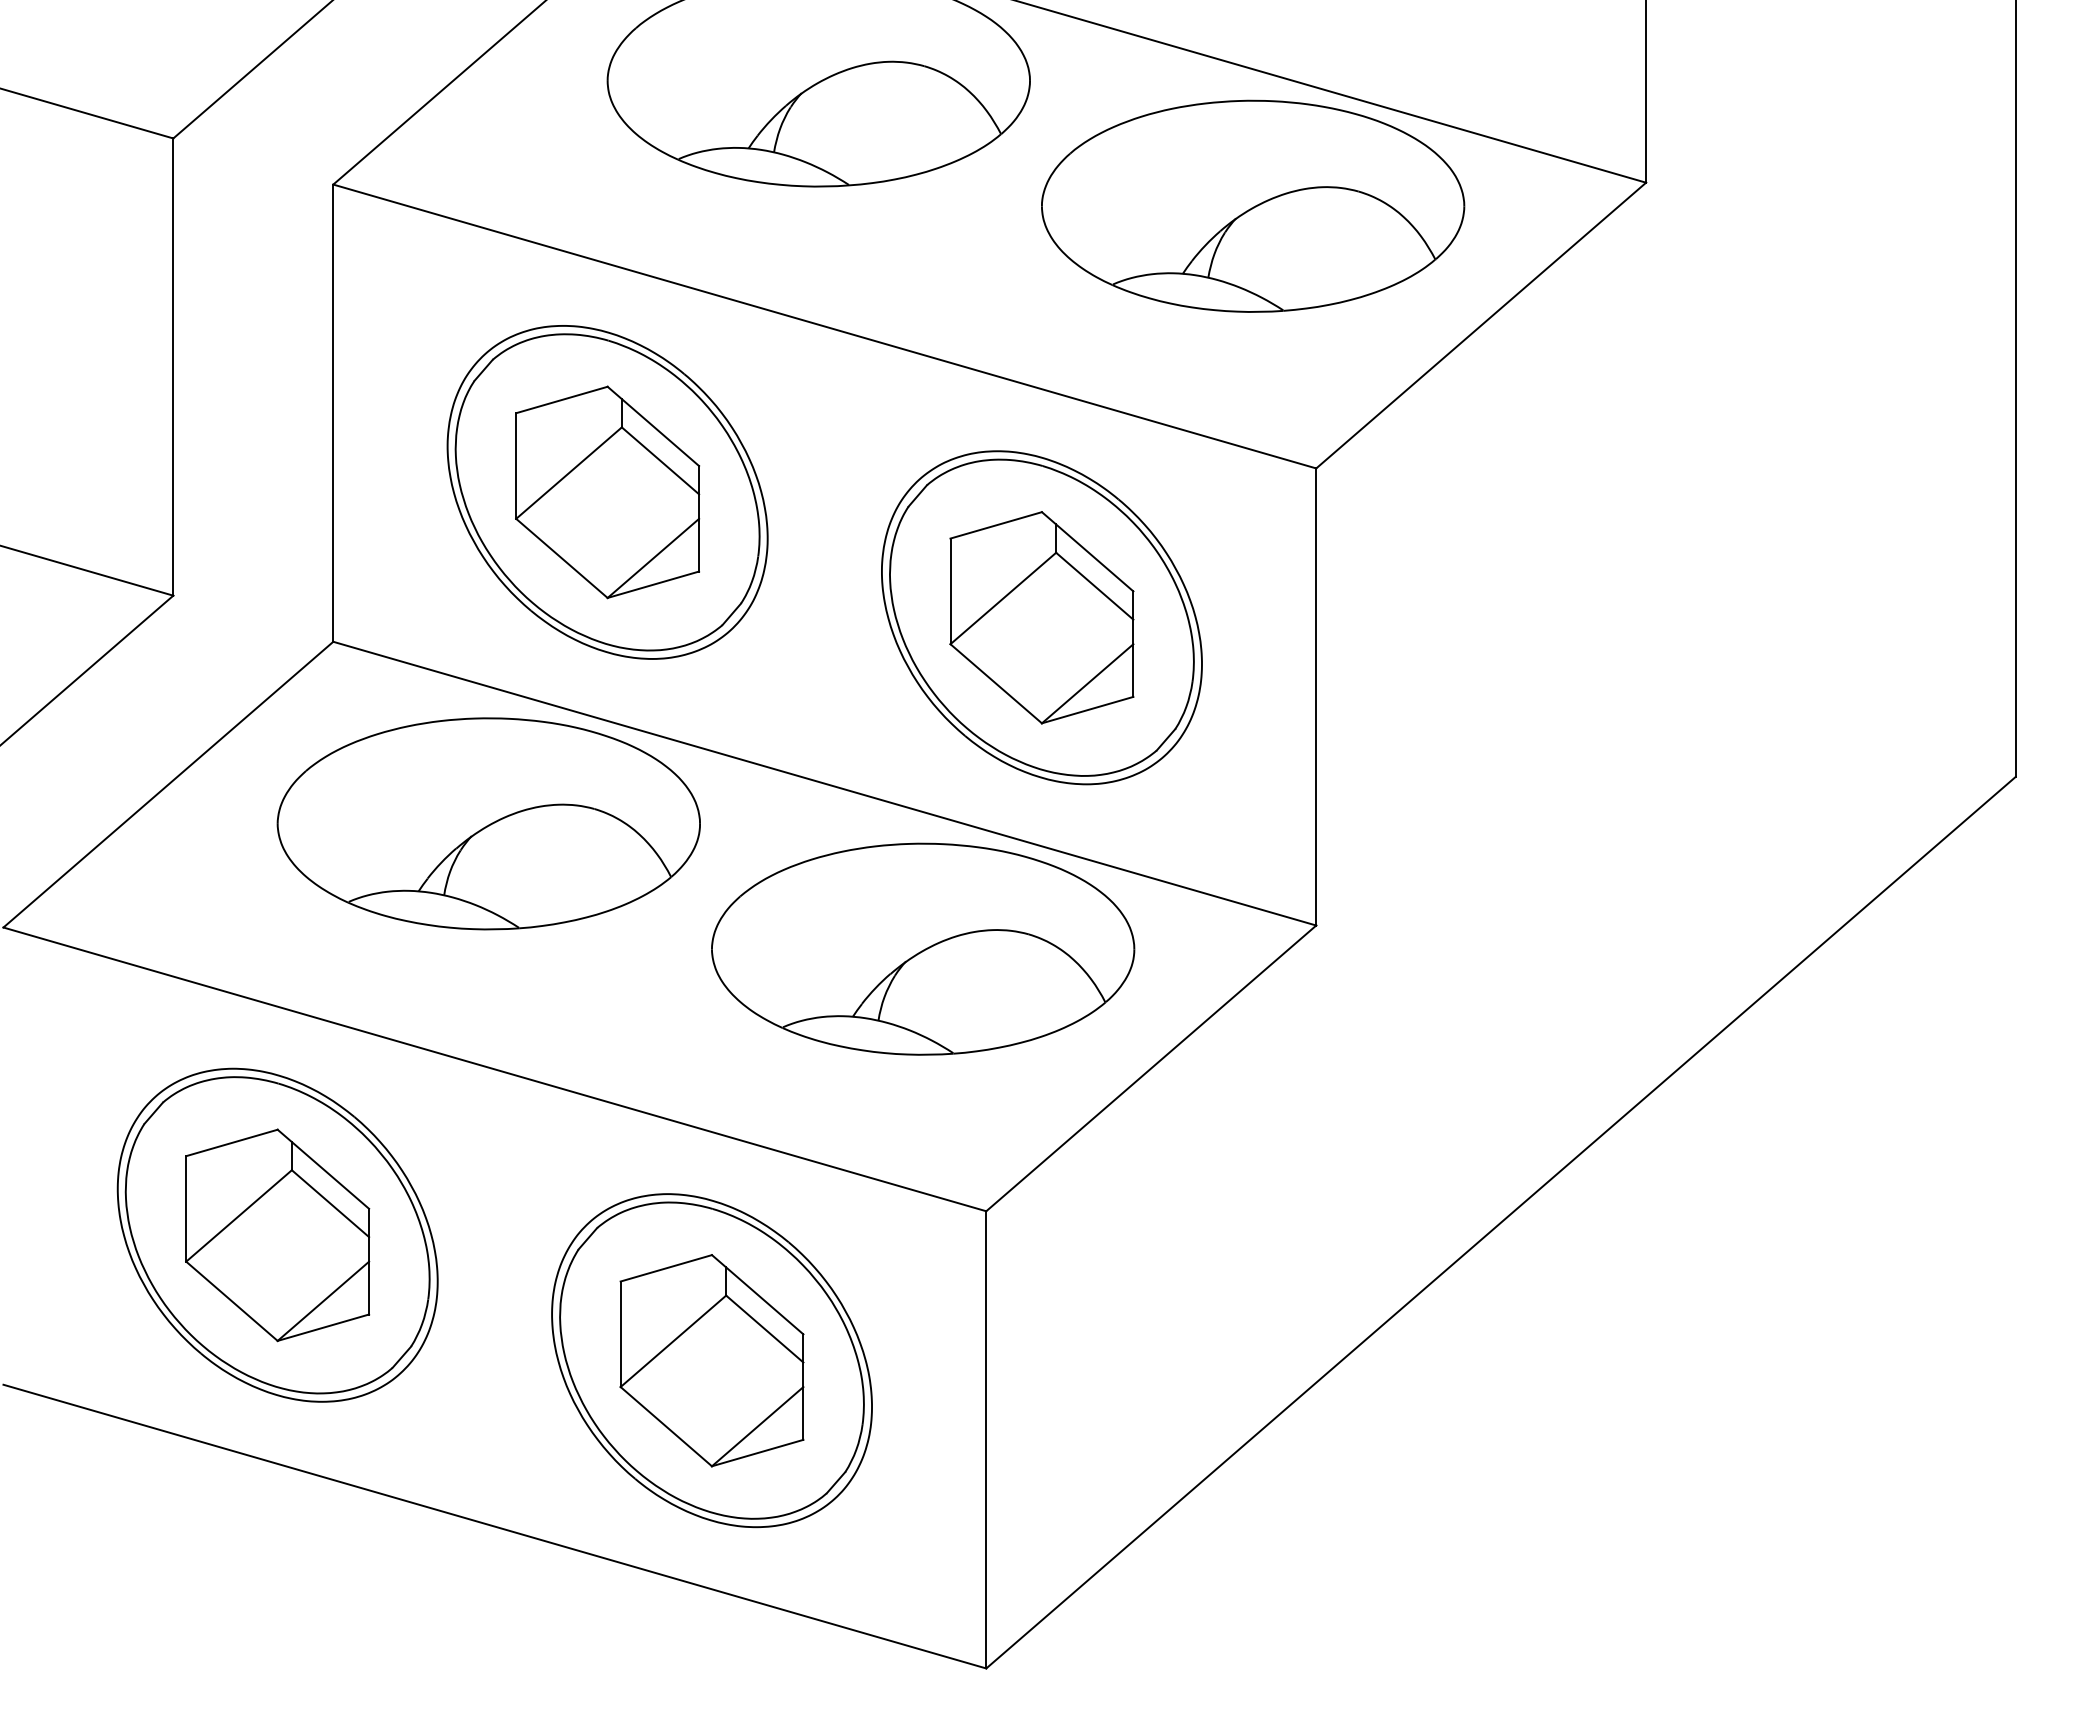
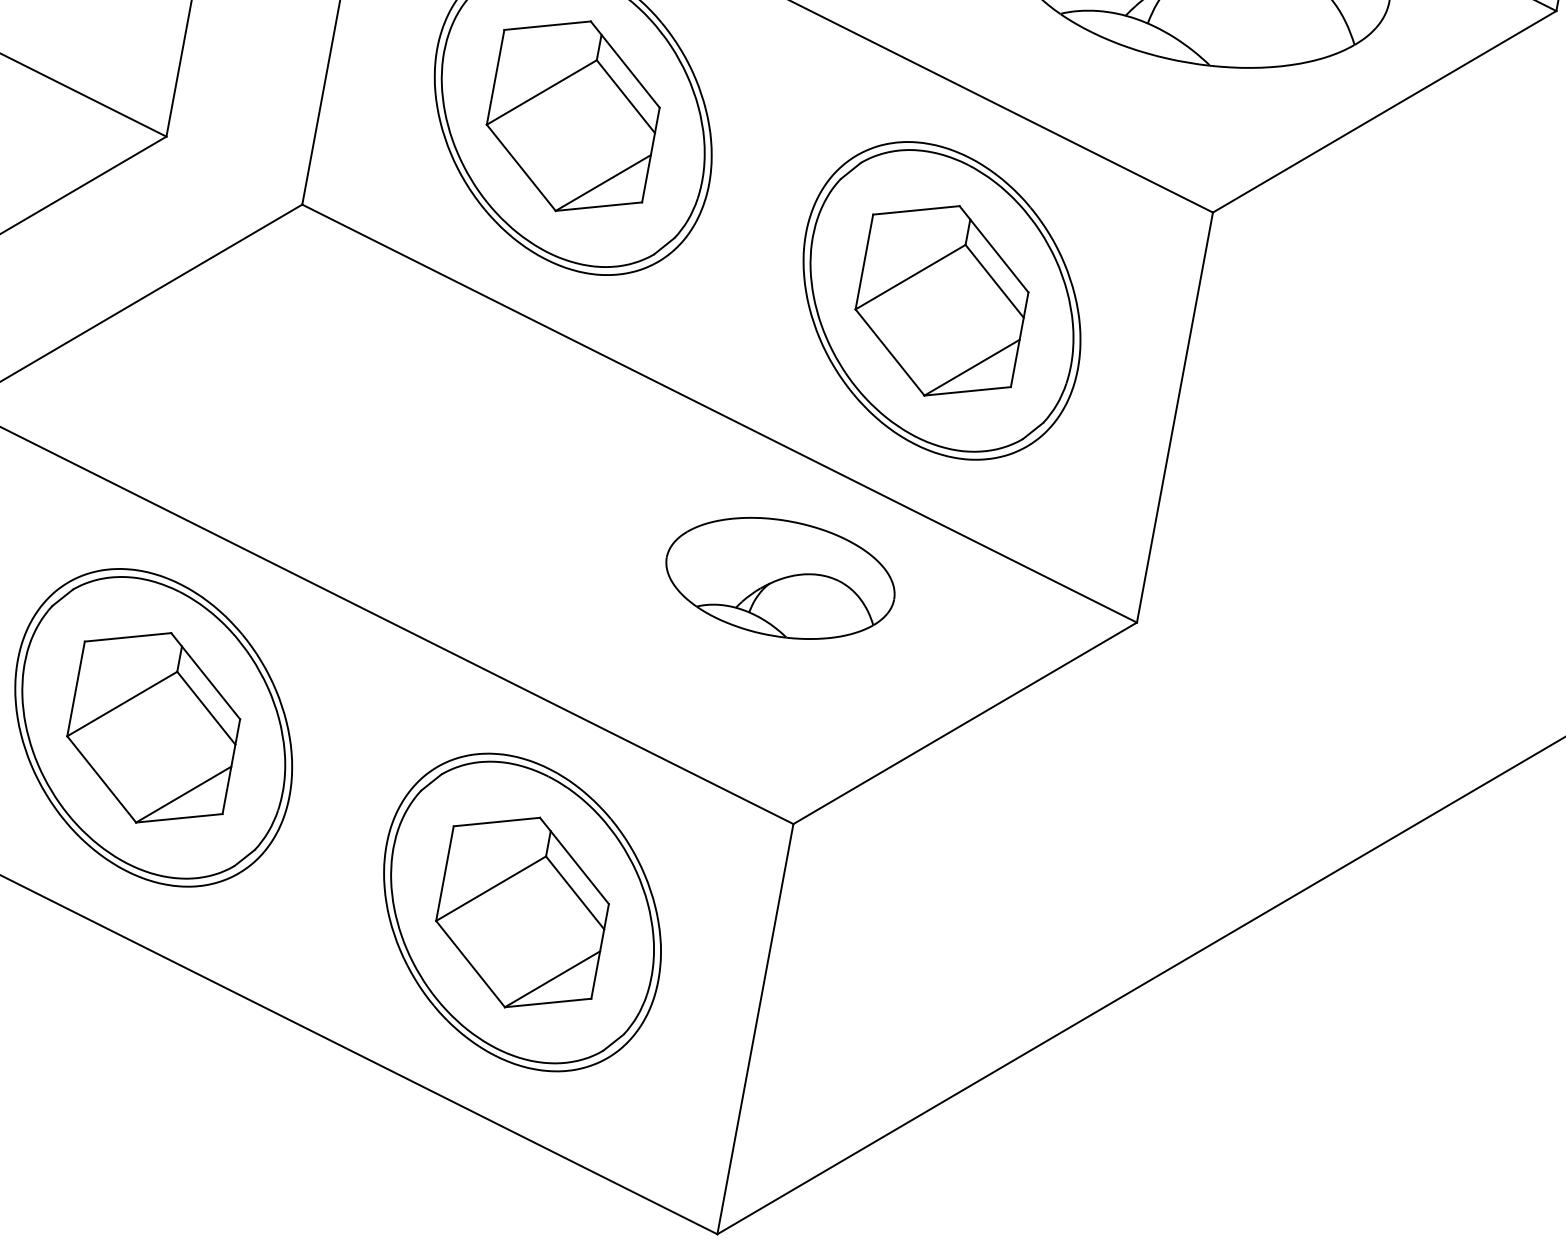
part: (488, 823) -> (411, 393), removed
part: (923, 948) -> (780, 577), size x0.6

